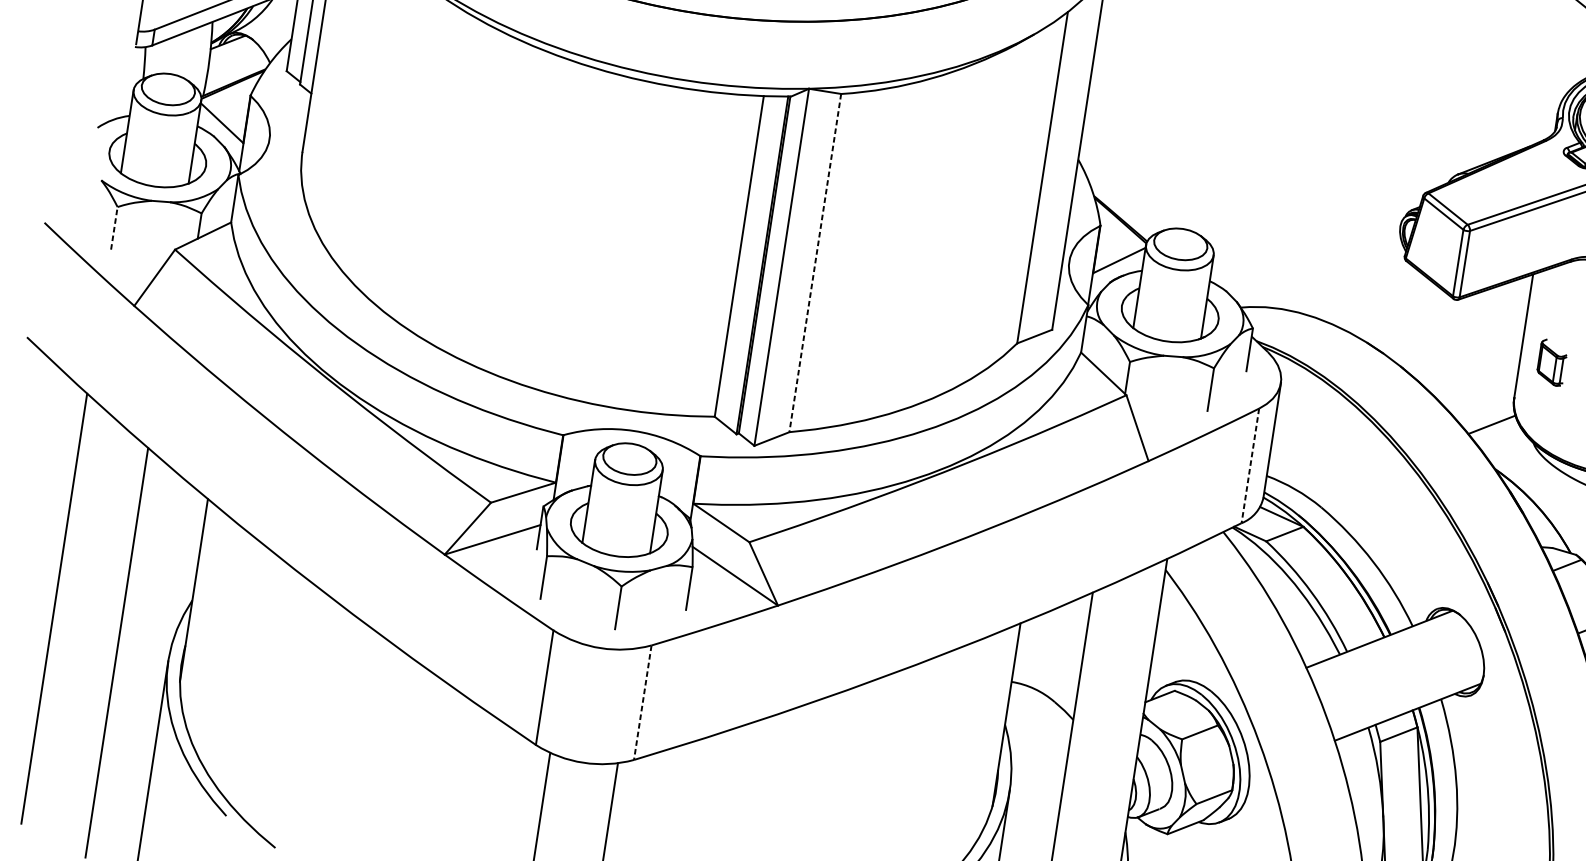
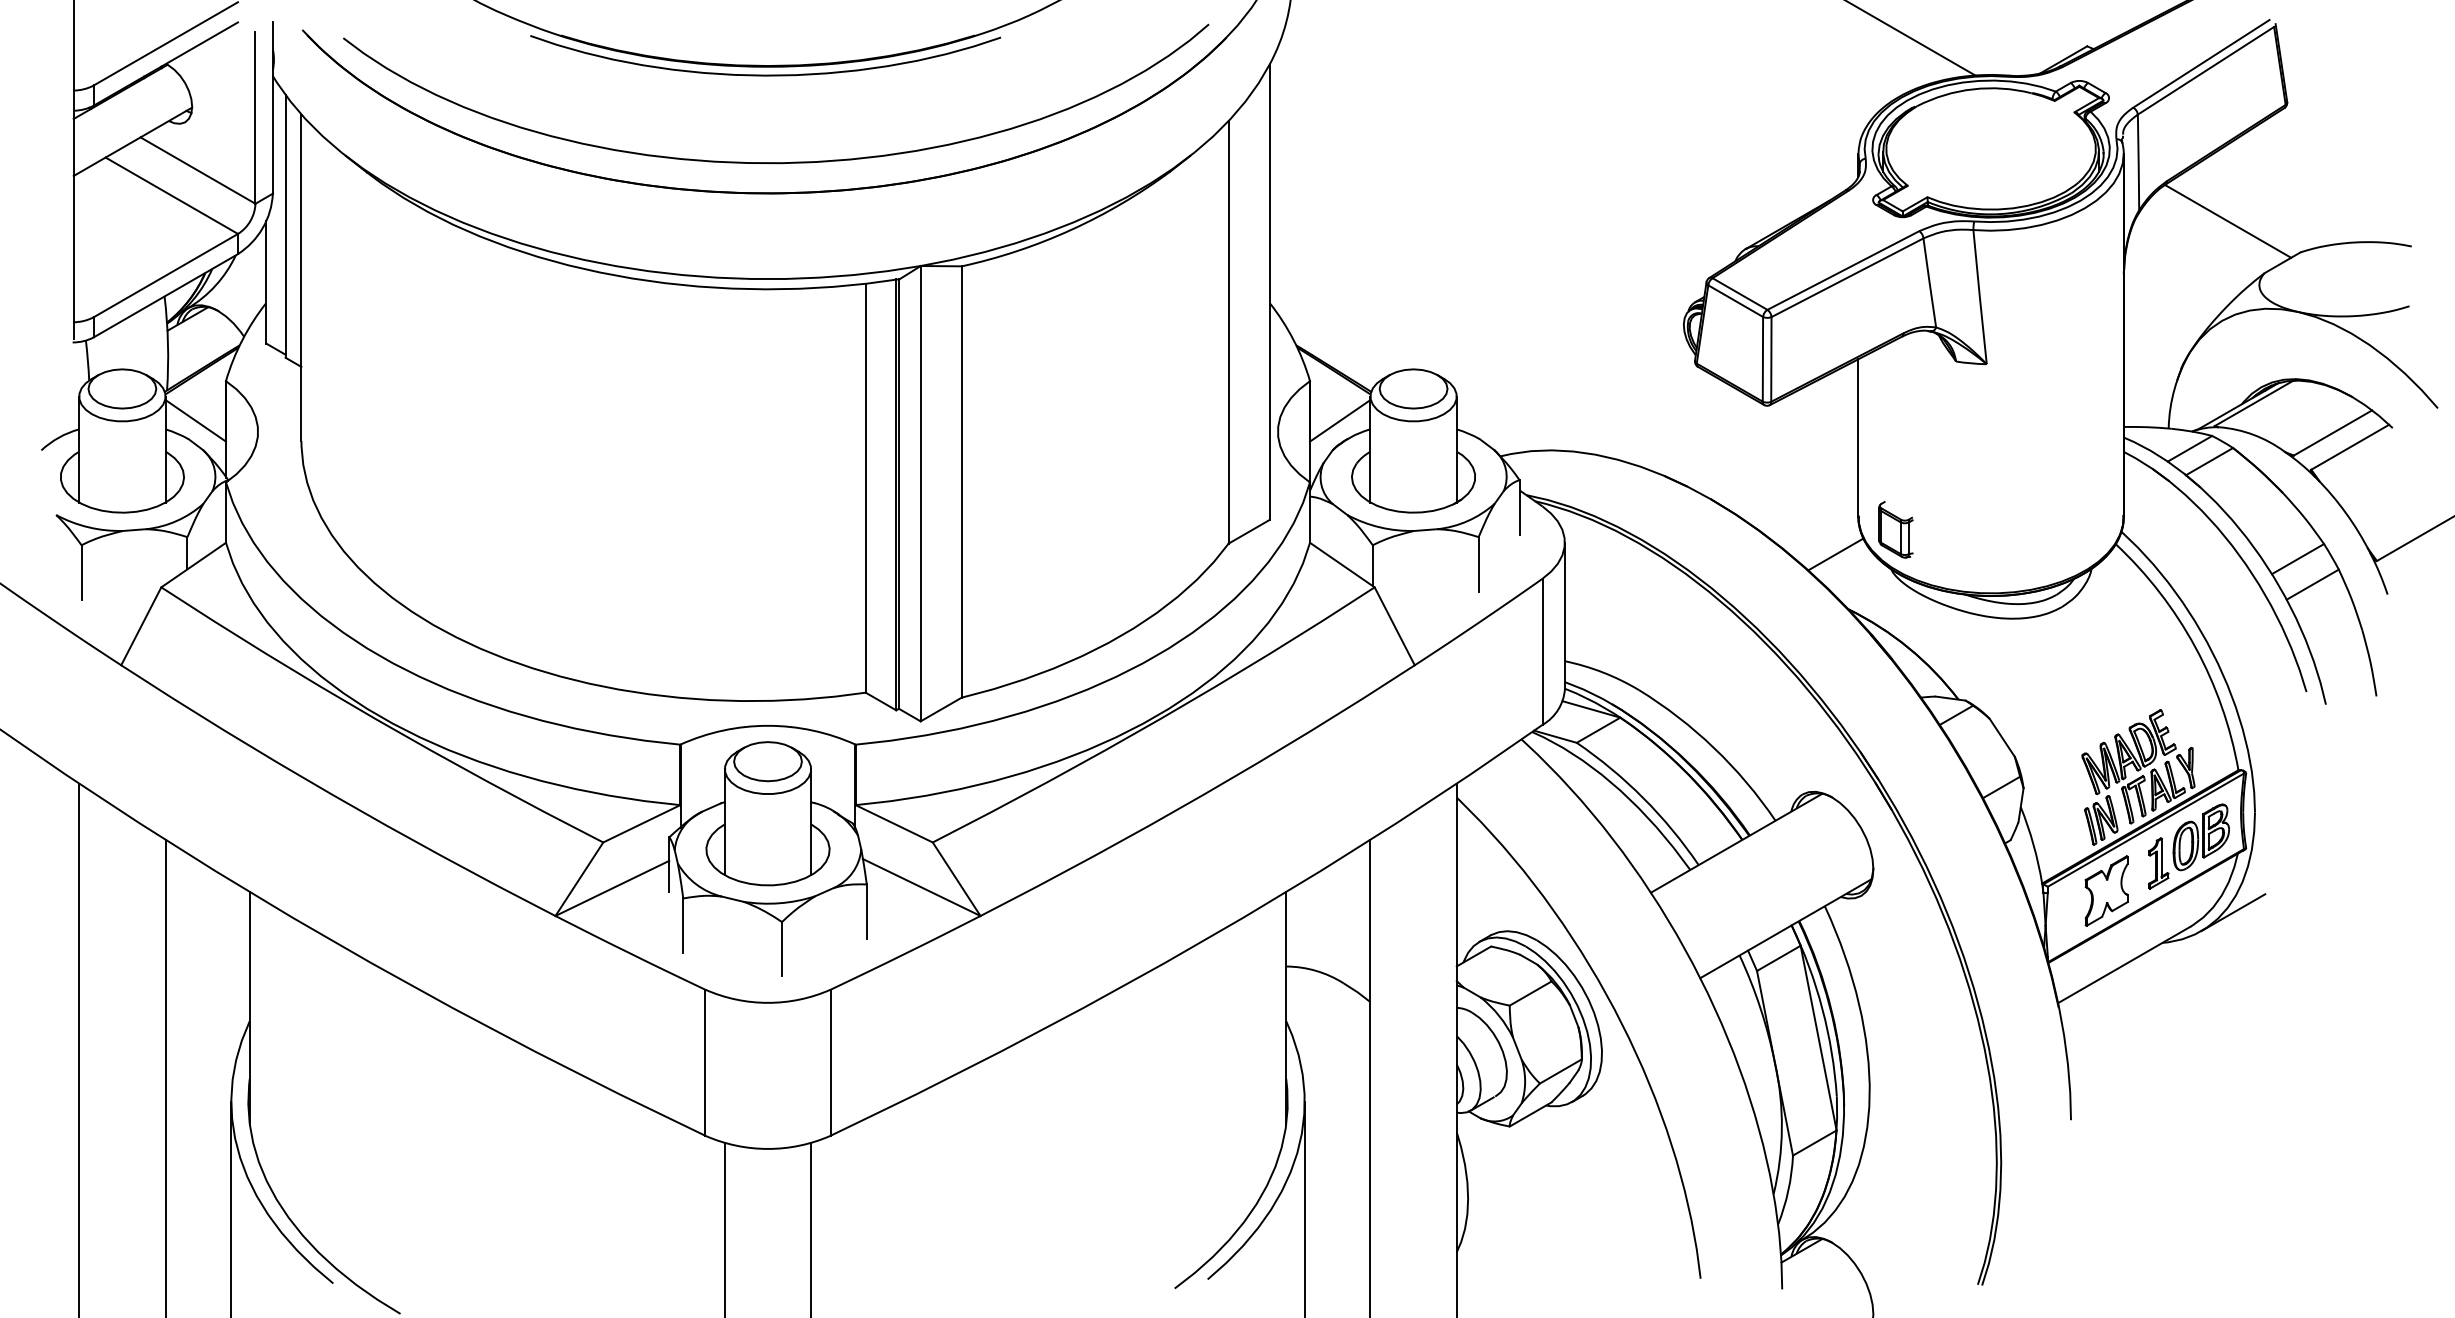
line: (114, 227) -> (81, 571), dashed -> solid
line: (815, 263) -> (961, 482), dashed -> solid
part: (1551, 362) -> (1895, 529), moved
line: (1250, 466) -> (1542, 652), dashed -> solid
line: (642, 703) -> (830, 1063), dashed -> solid

